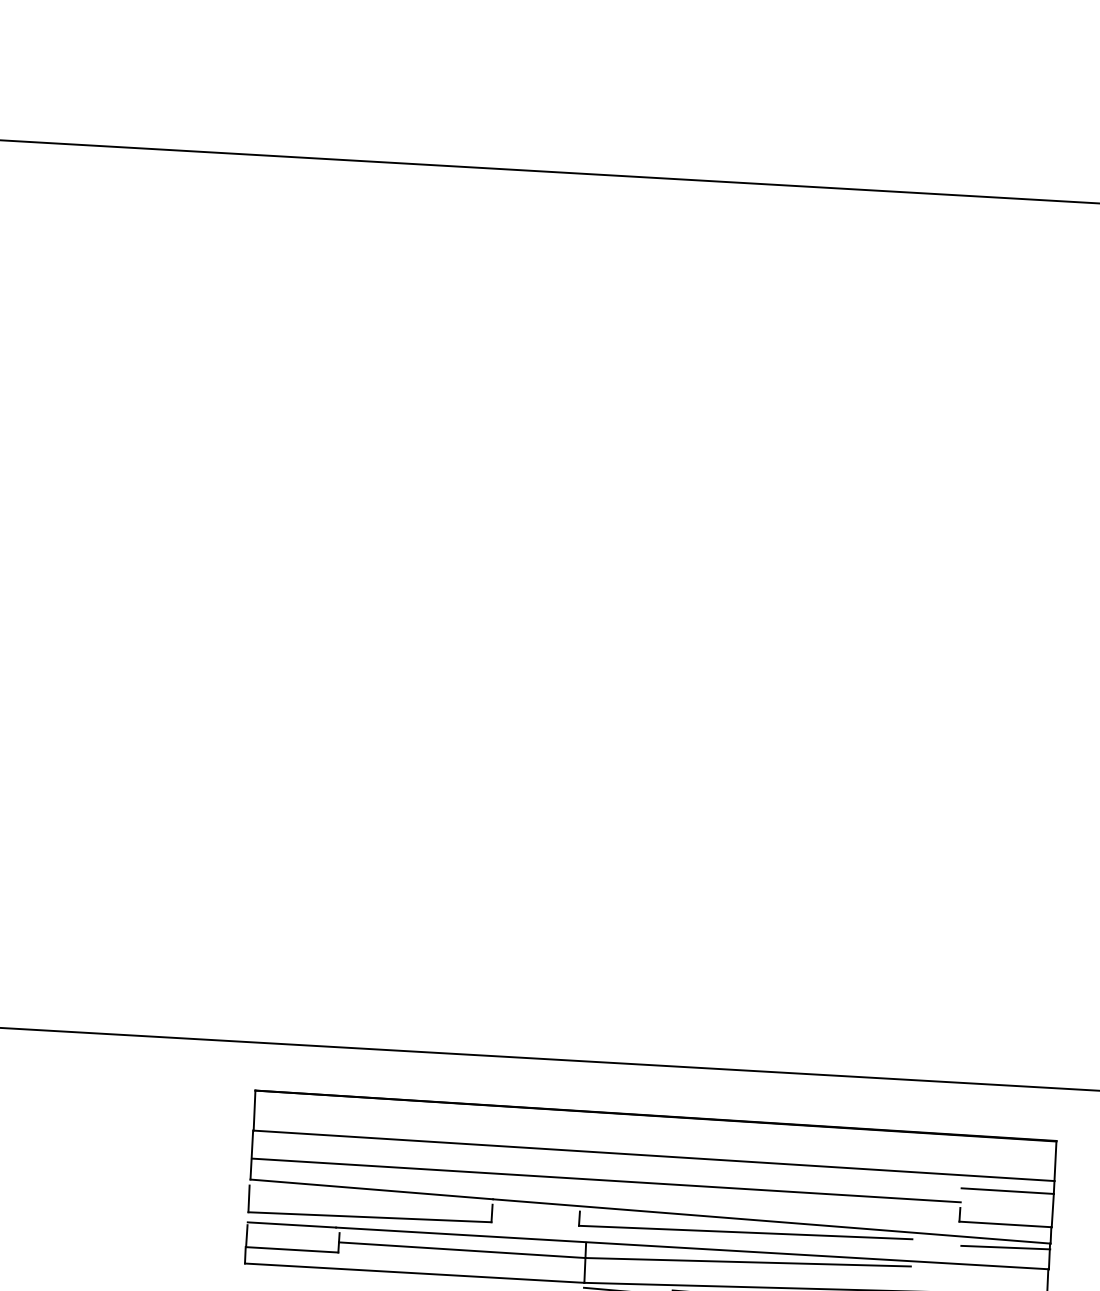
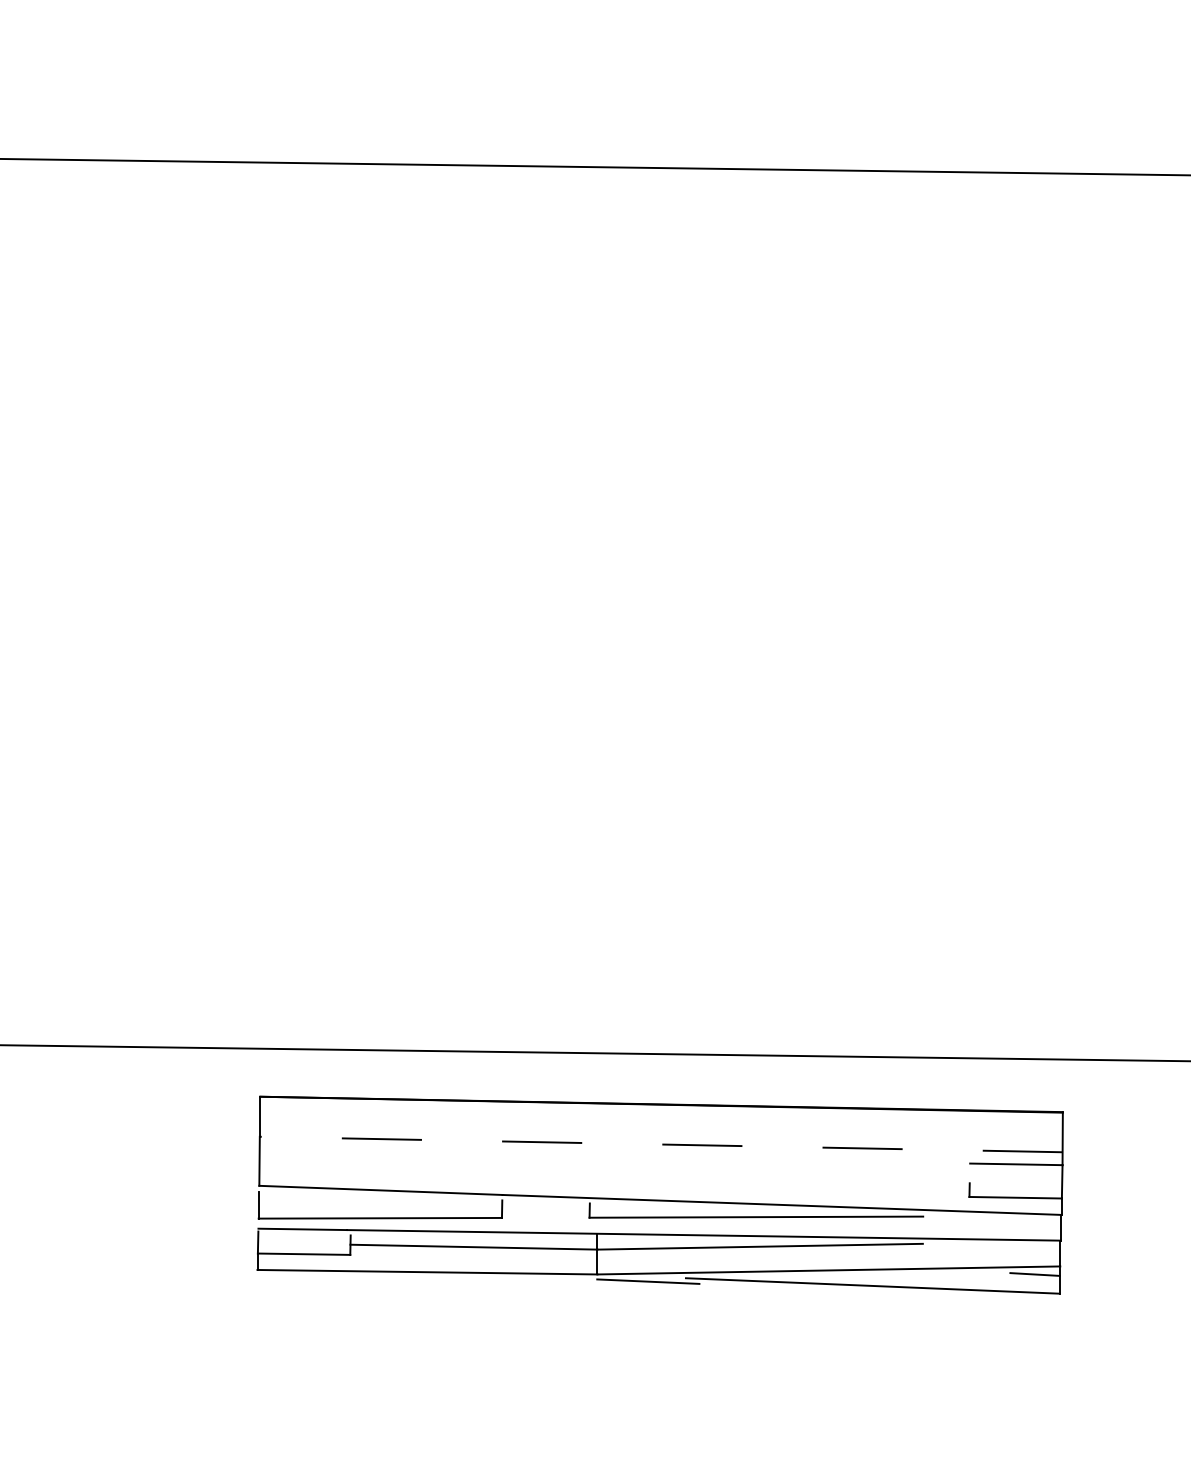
line: (654, 1155) -> (661, 1144), solid -> dashed
line: (605, 1179) -> (614, 1170), removed
line: (1005, 1247) -> (1016, 1220), removed

